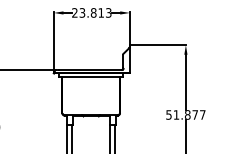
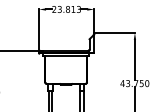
text: (185, 114) -> (134, 83), 51.877 -> 43.750

